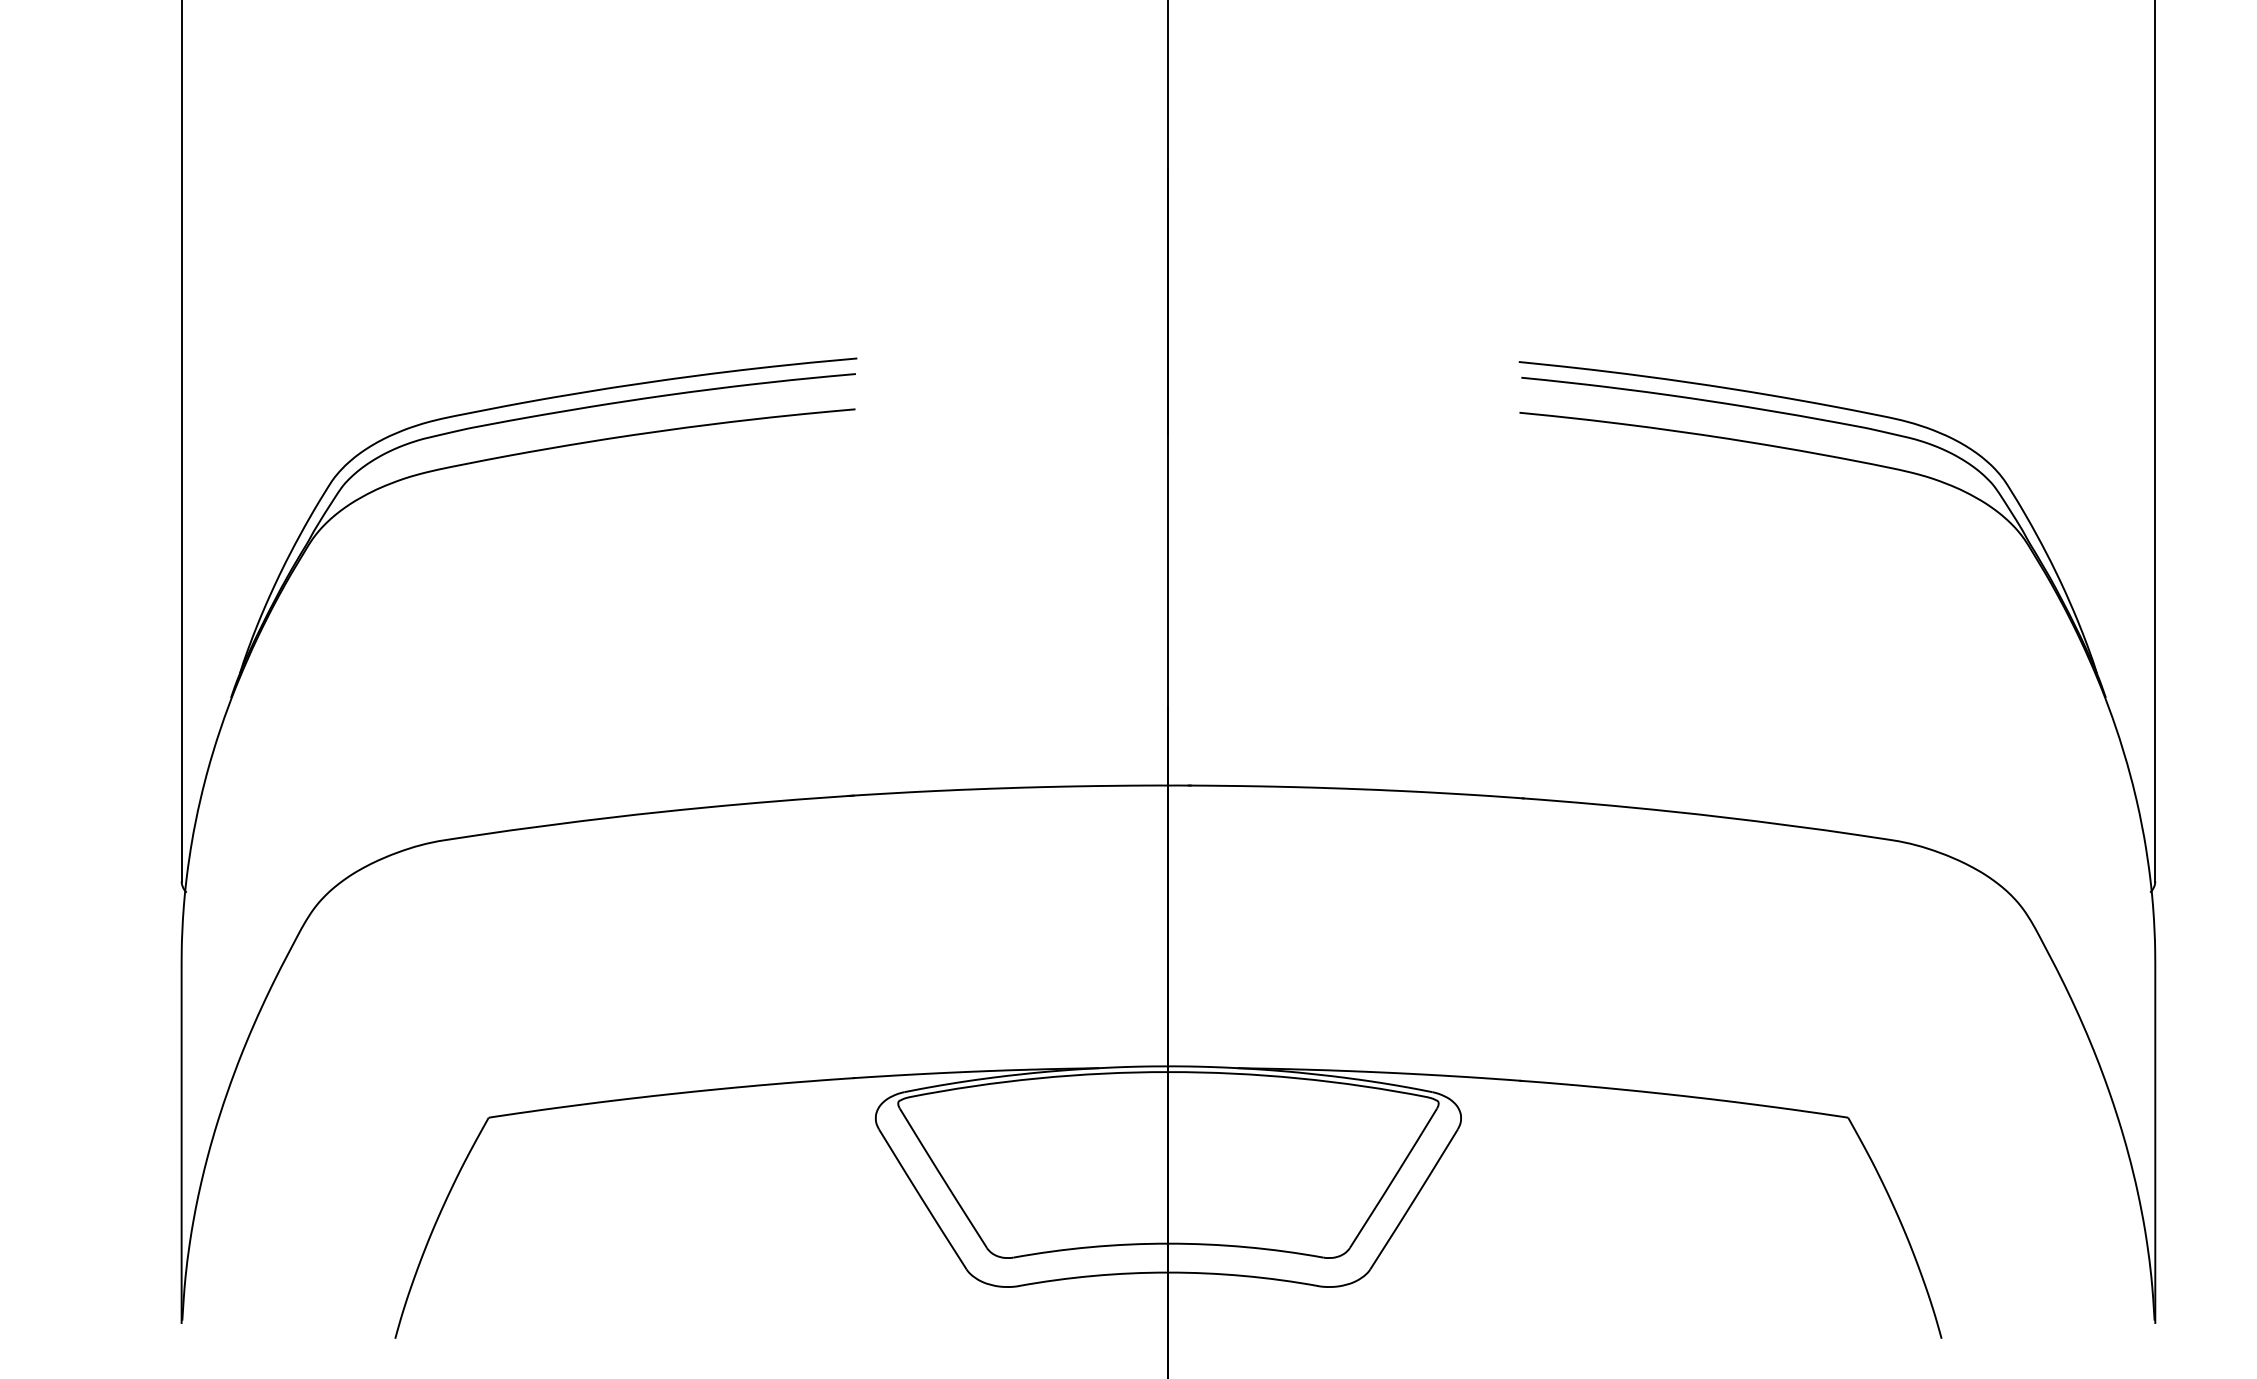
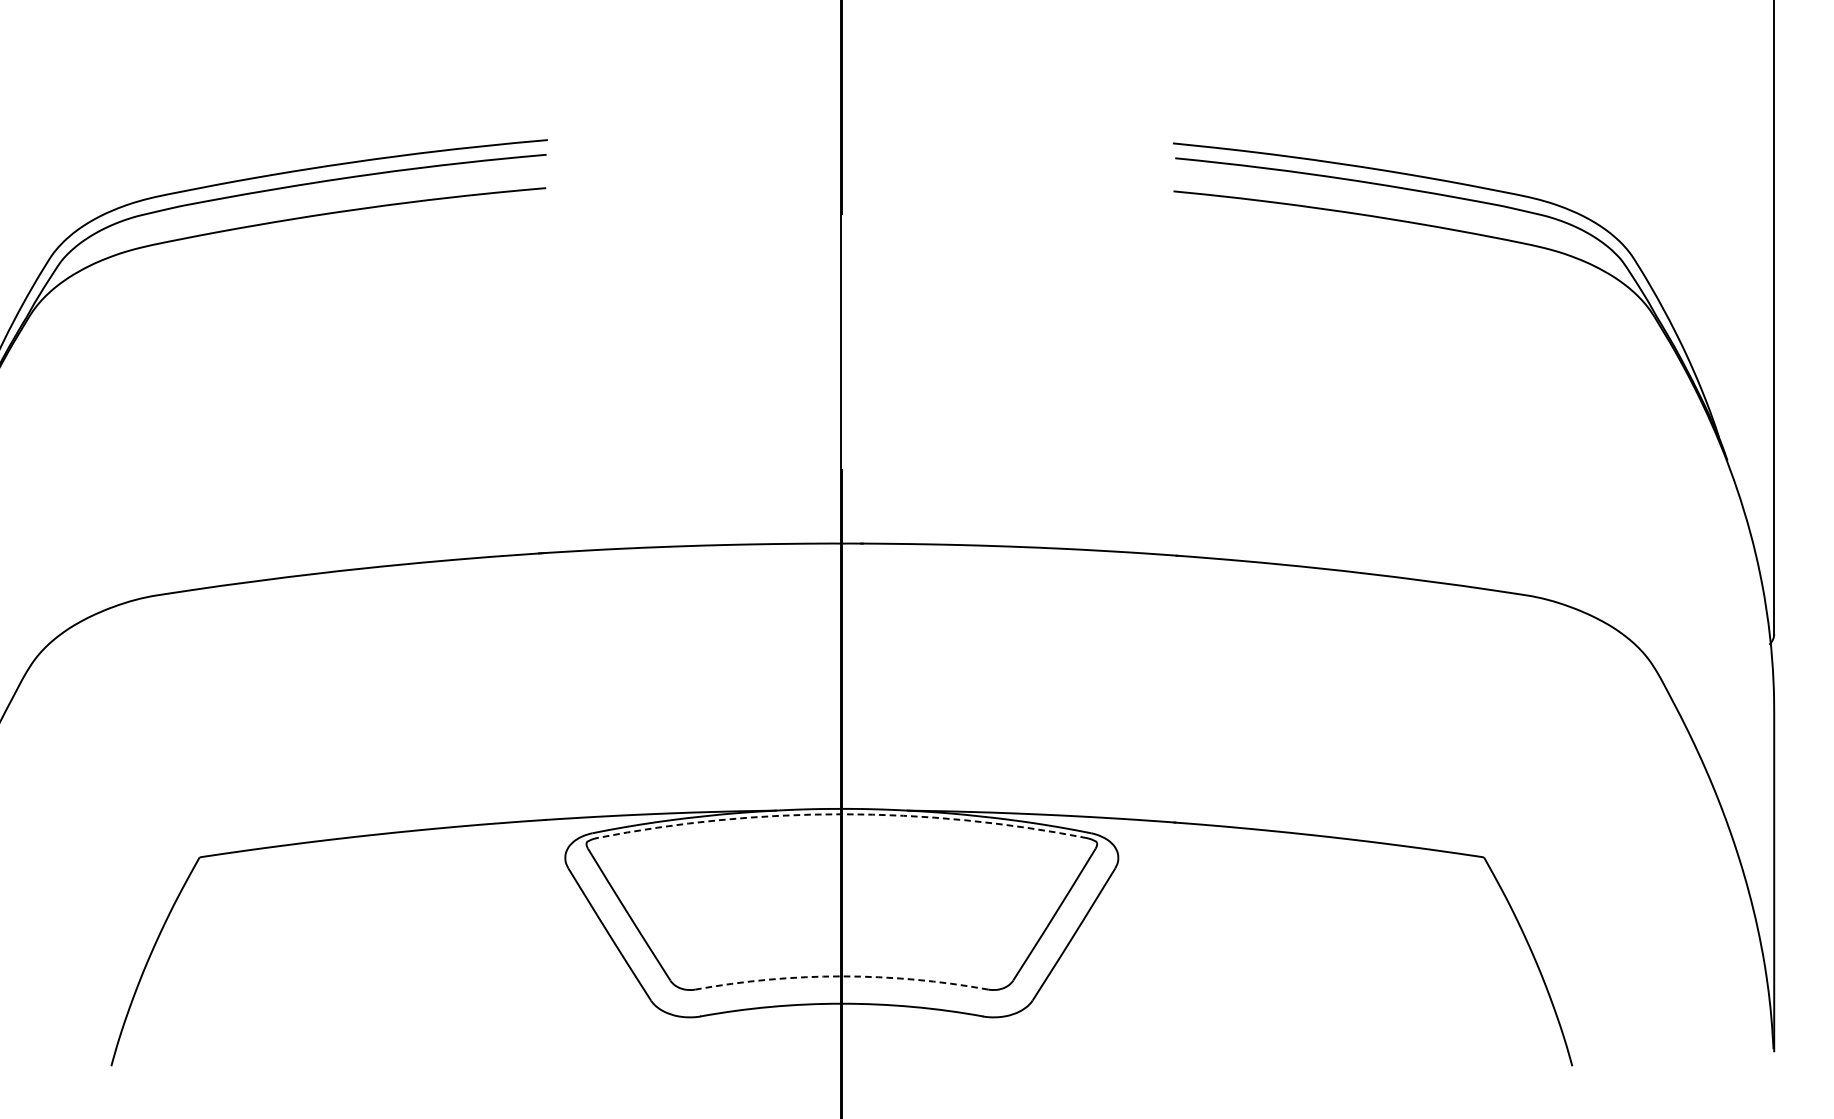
arc: (1168, 1072) -> (841, 814), solid -> dashed
arc: (1168, 1243) -> (841, 976), solid -> dashed

